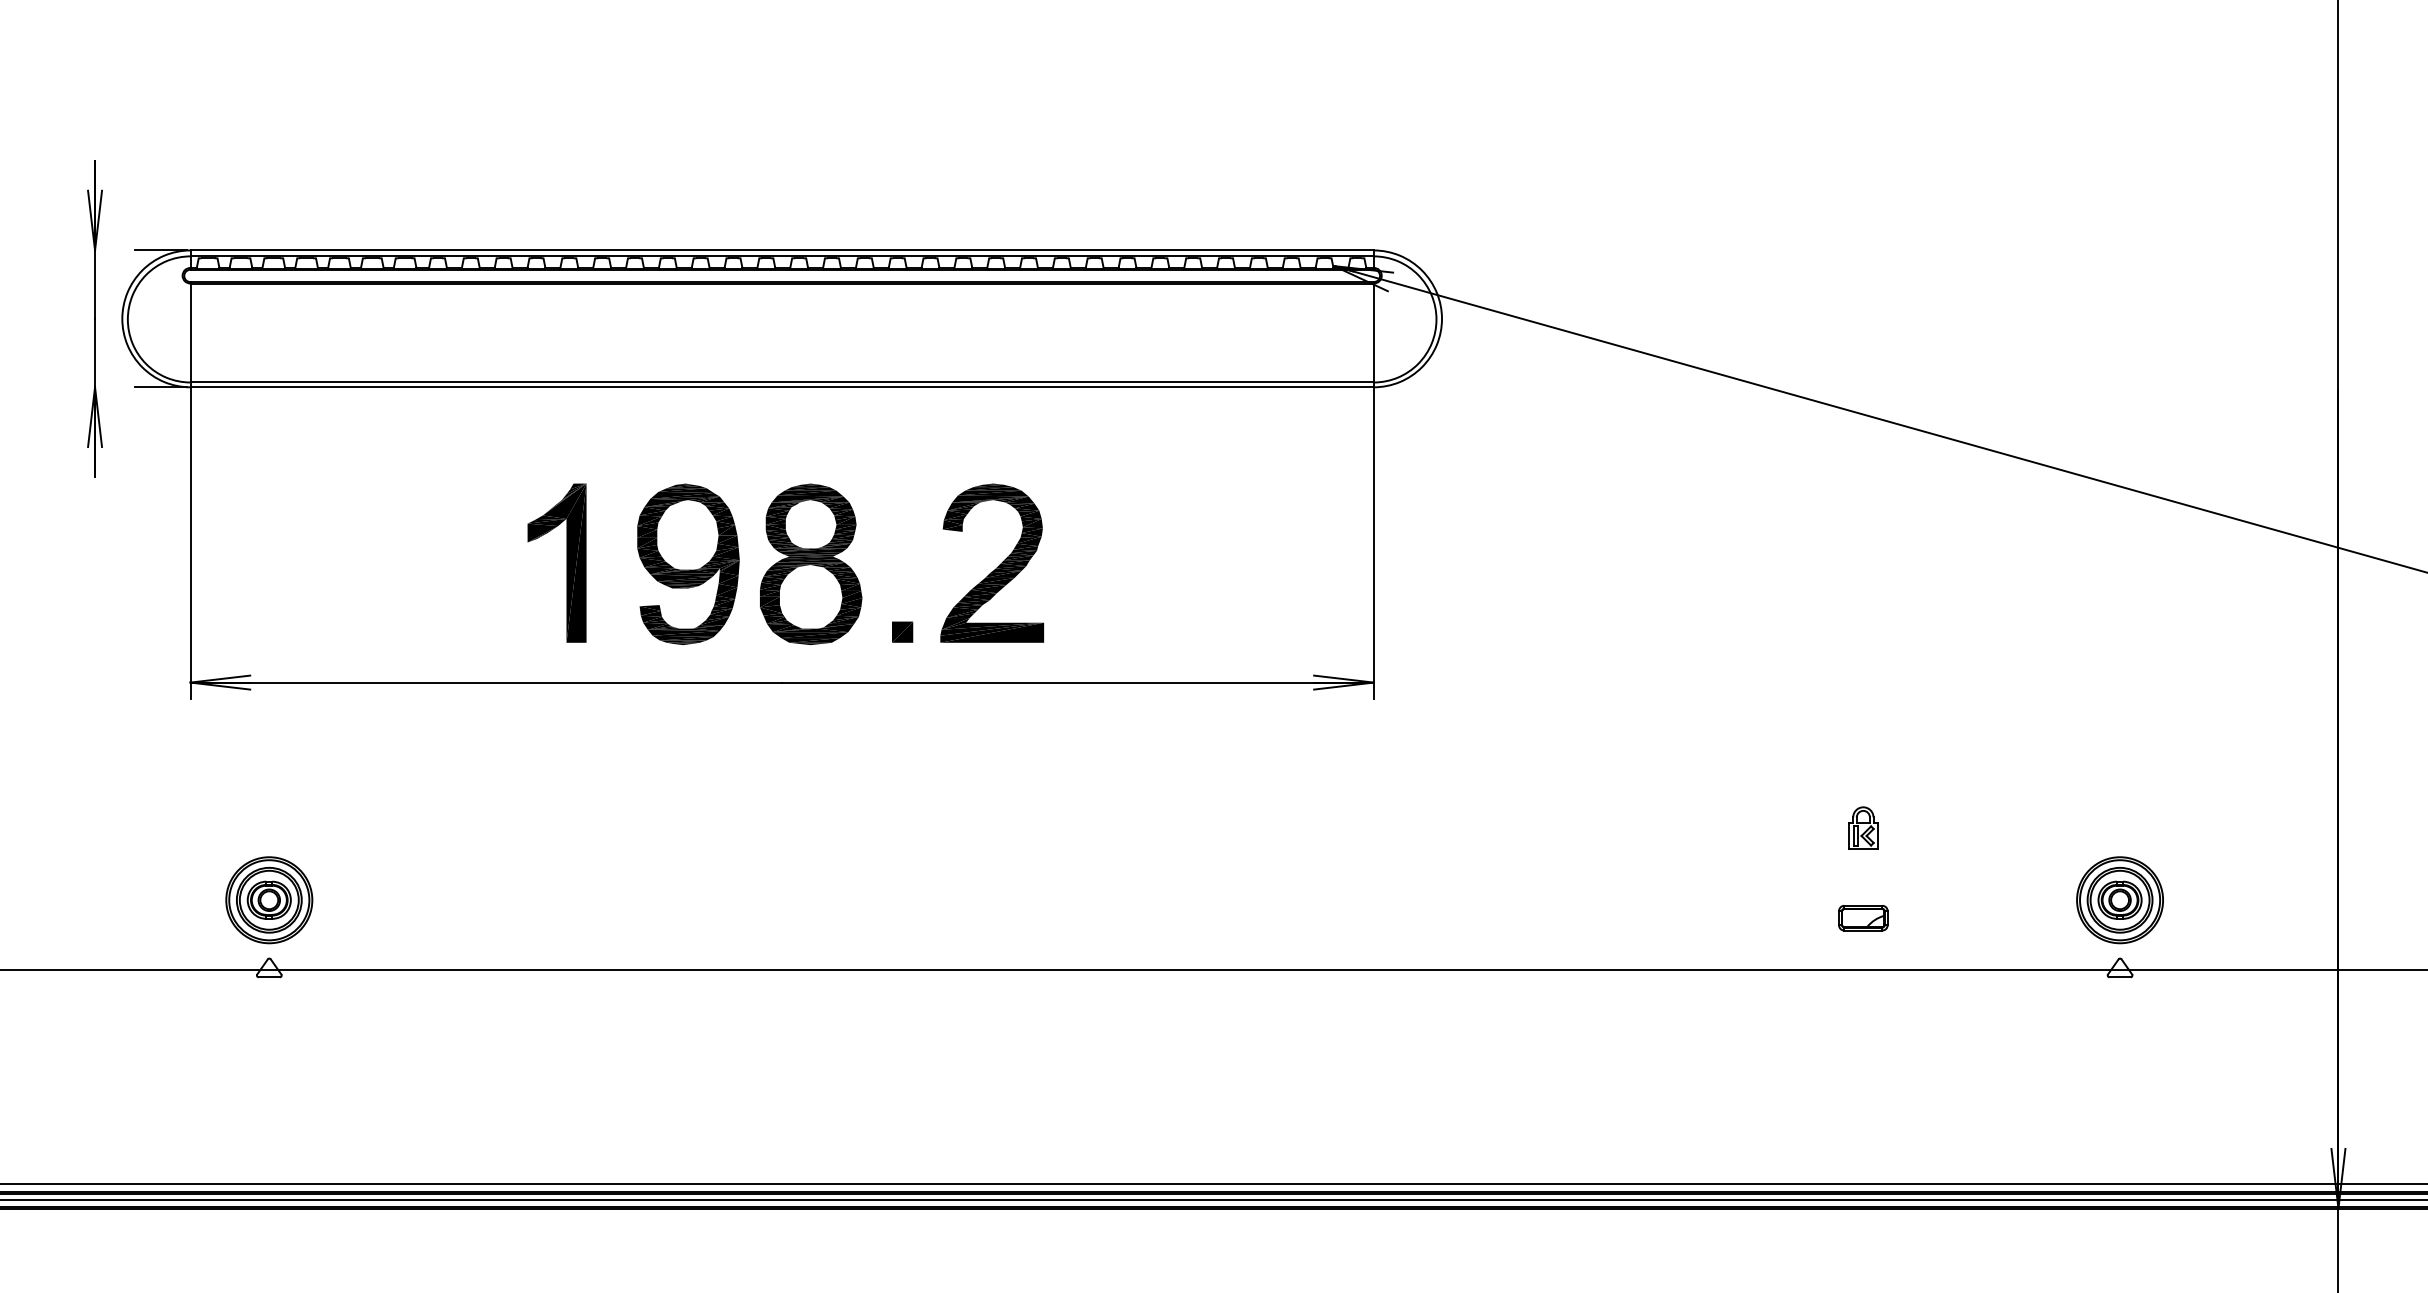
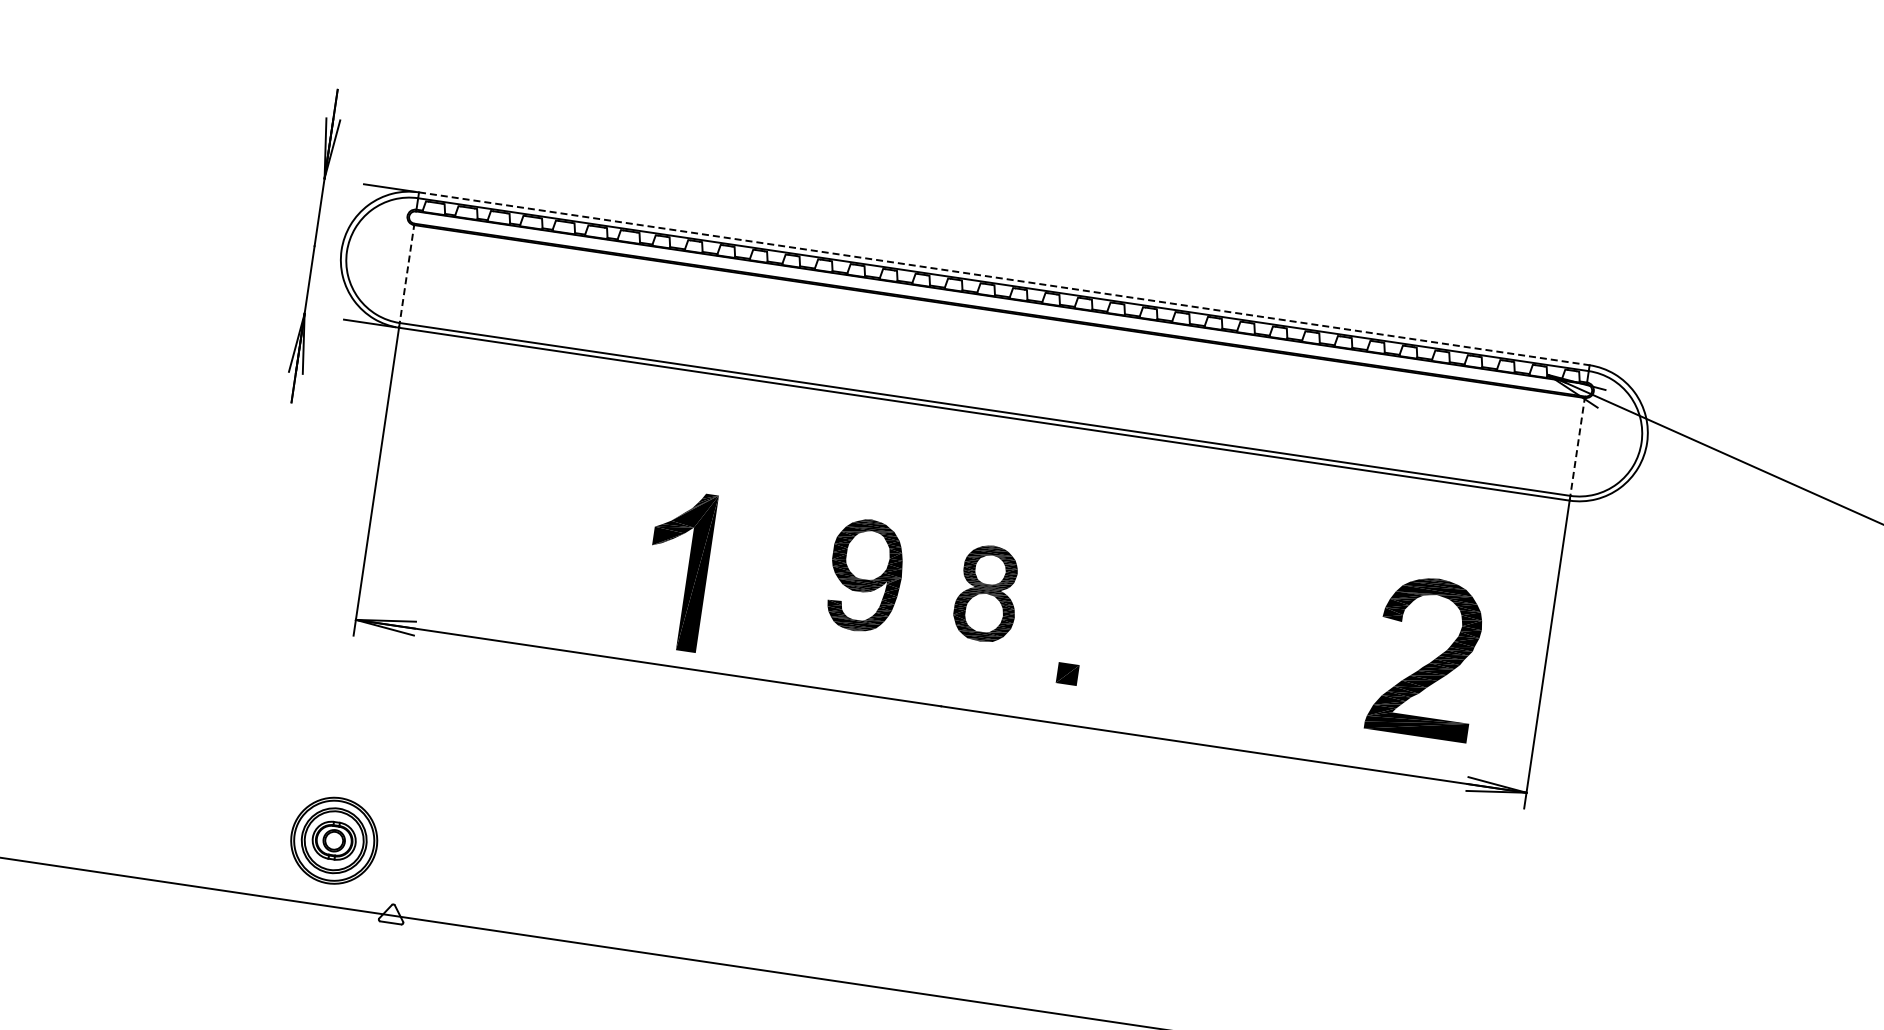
line: (782, 250) -> (1004, 278), solid -> dashed
line: (190, 334) -> (406, 275), solid -> dashed
line: (1373, 334) -> (1577, 448), solid -> dashed
part: (566, 562) -> (687, 570), moved
part: (688, 564) -> (865, 575), size x0.7
part: (811, 564) -> (987, 593), size x0.6
part: (996, 567) -> (1430, 662), moved
part: (269, 900) -> (334, 841), moved

